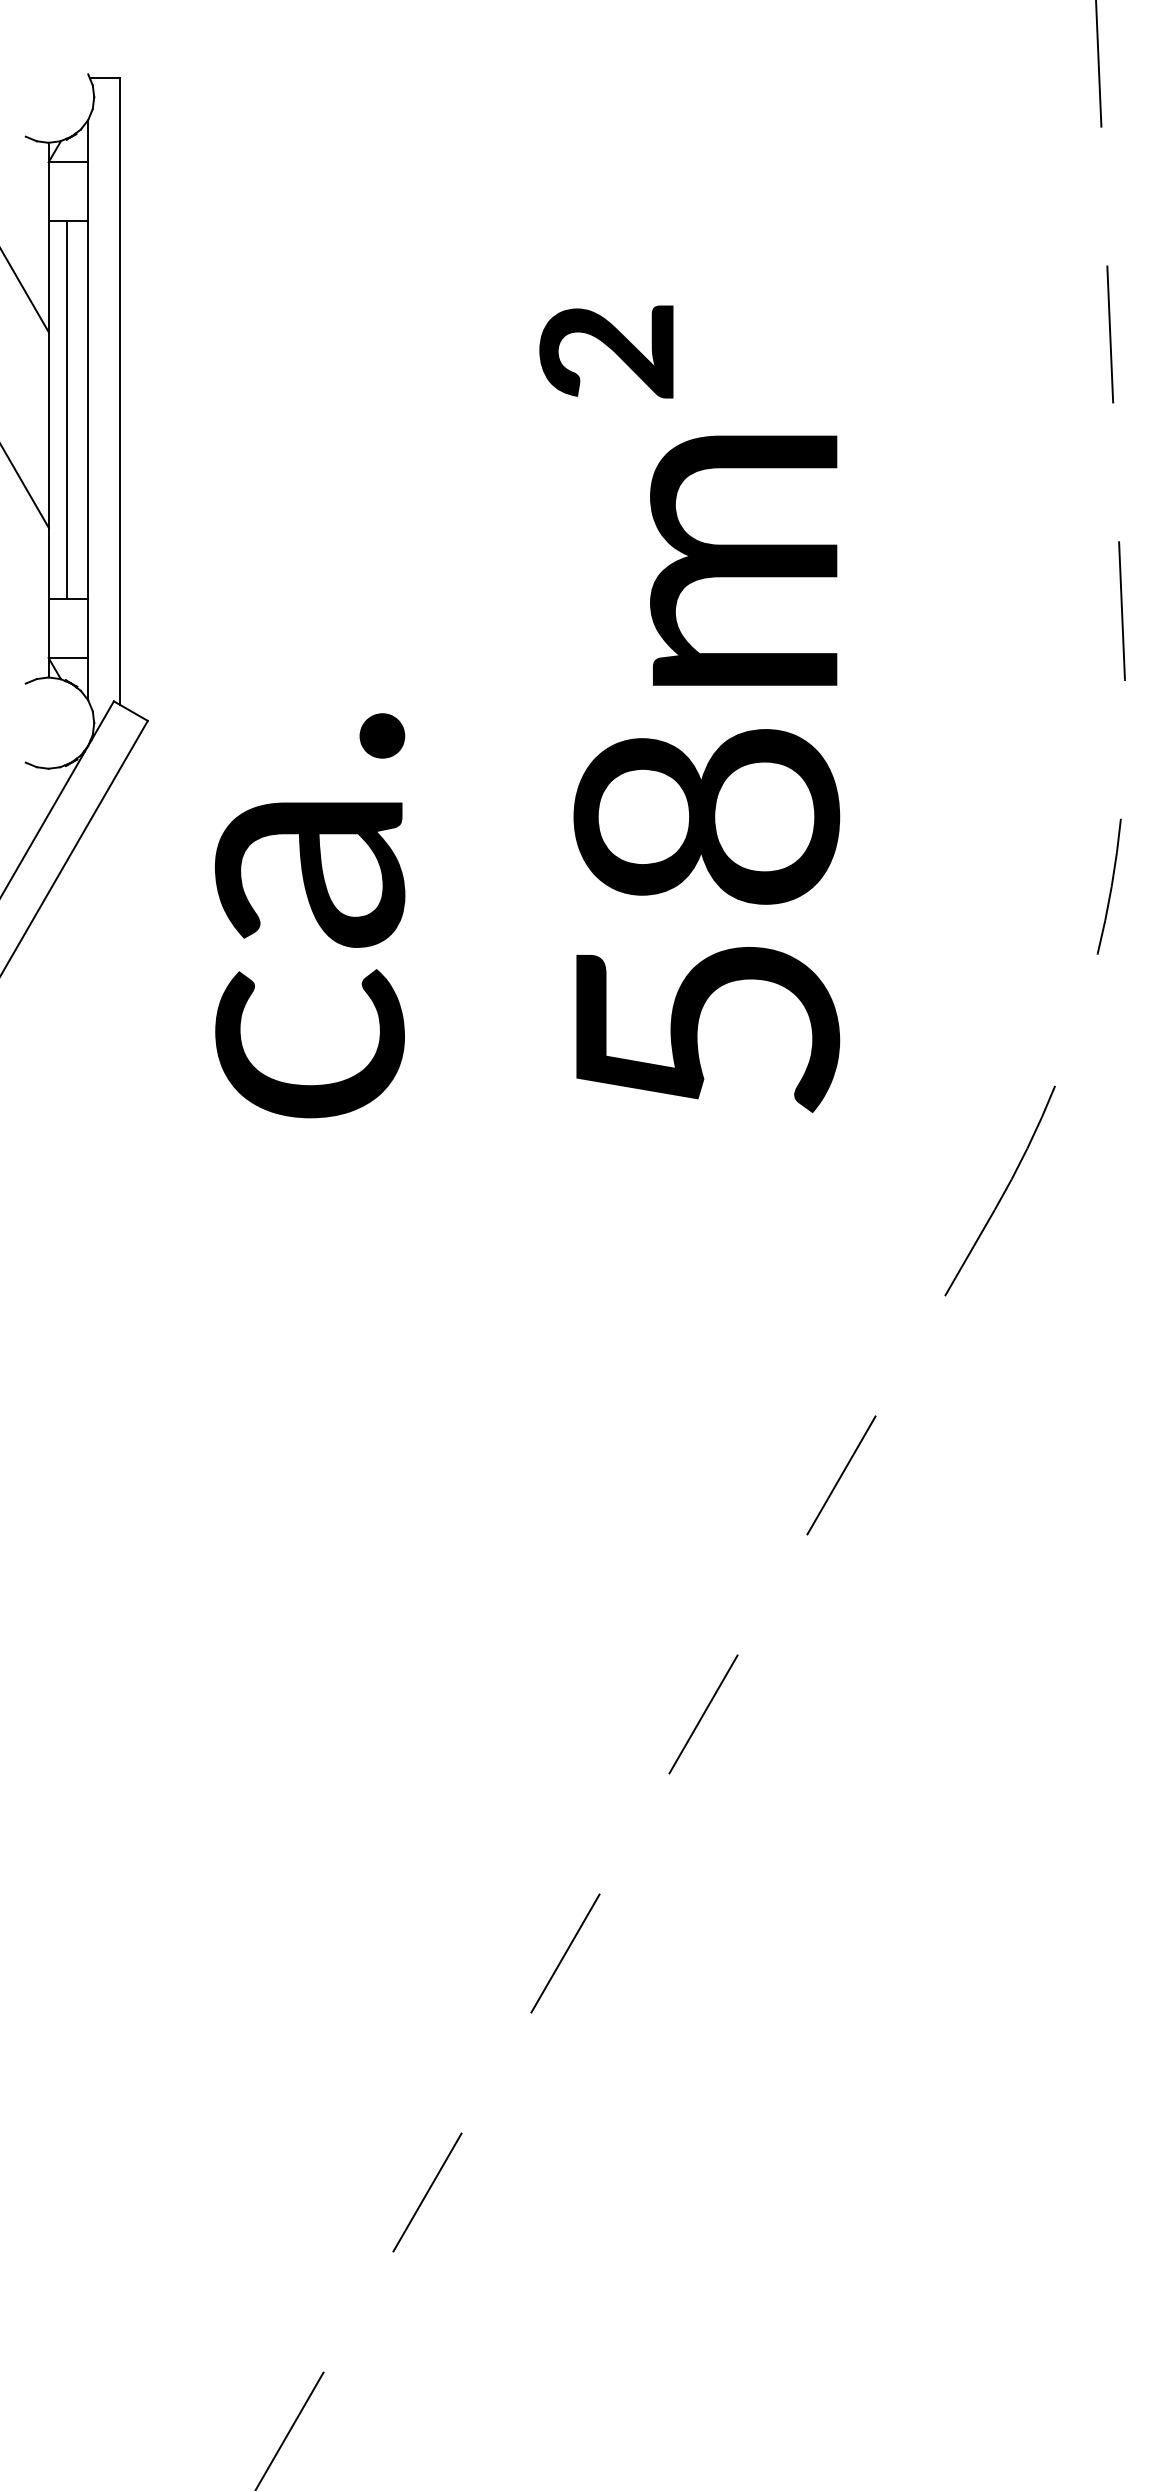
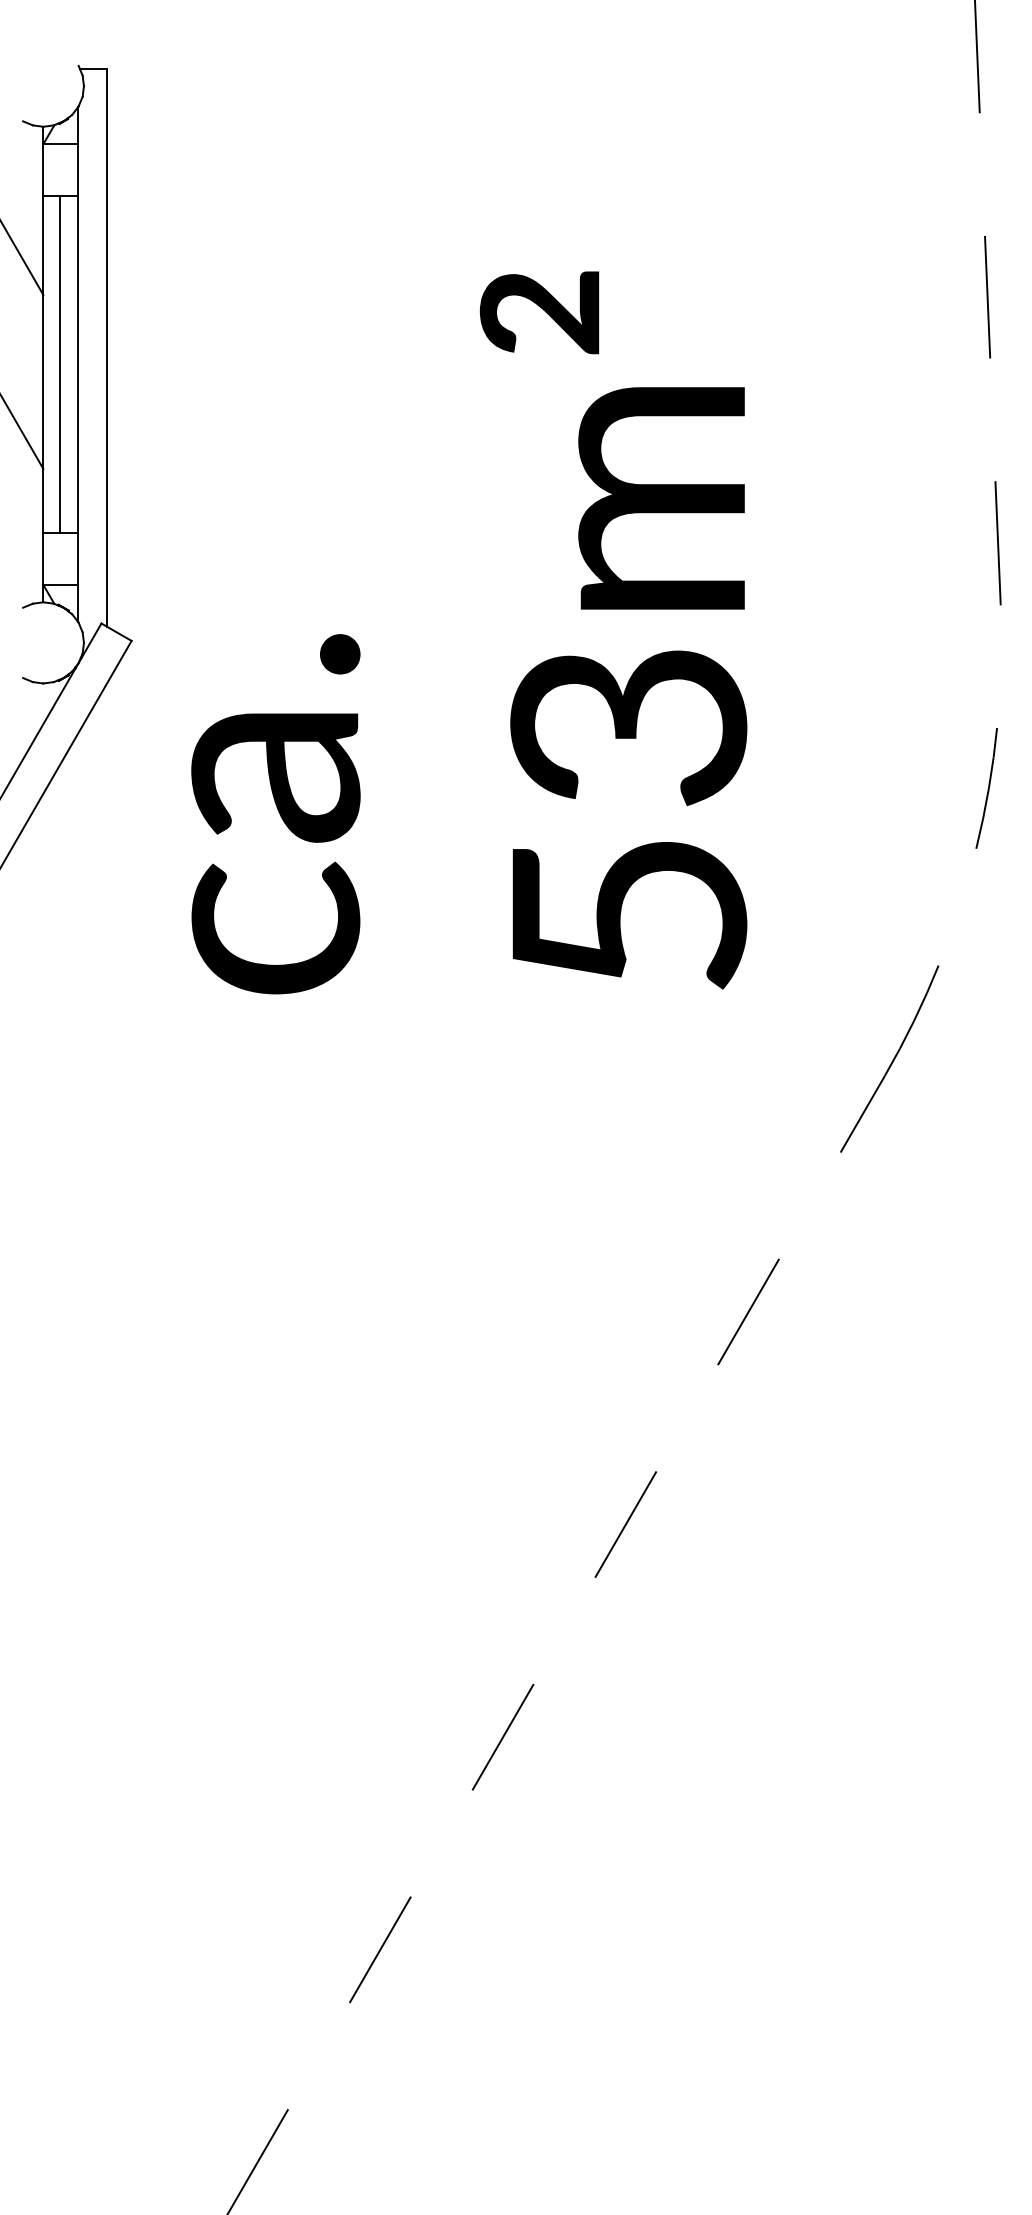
text: (706, 817) -> (628, 726), 58m² -> 53m²

